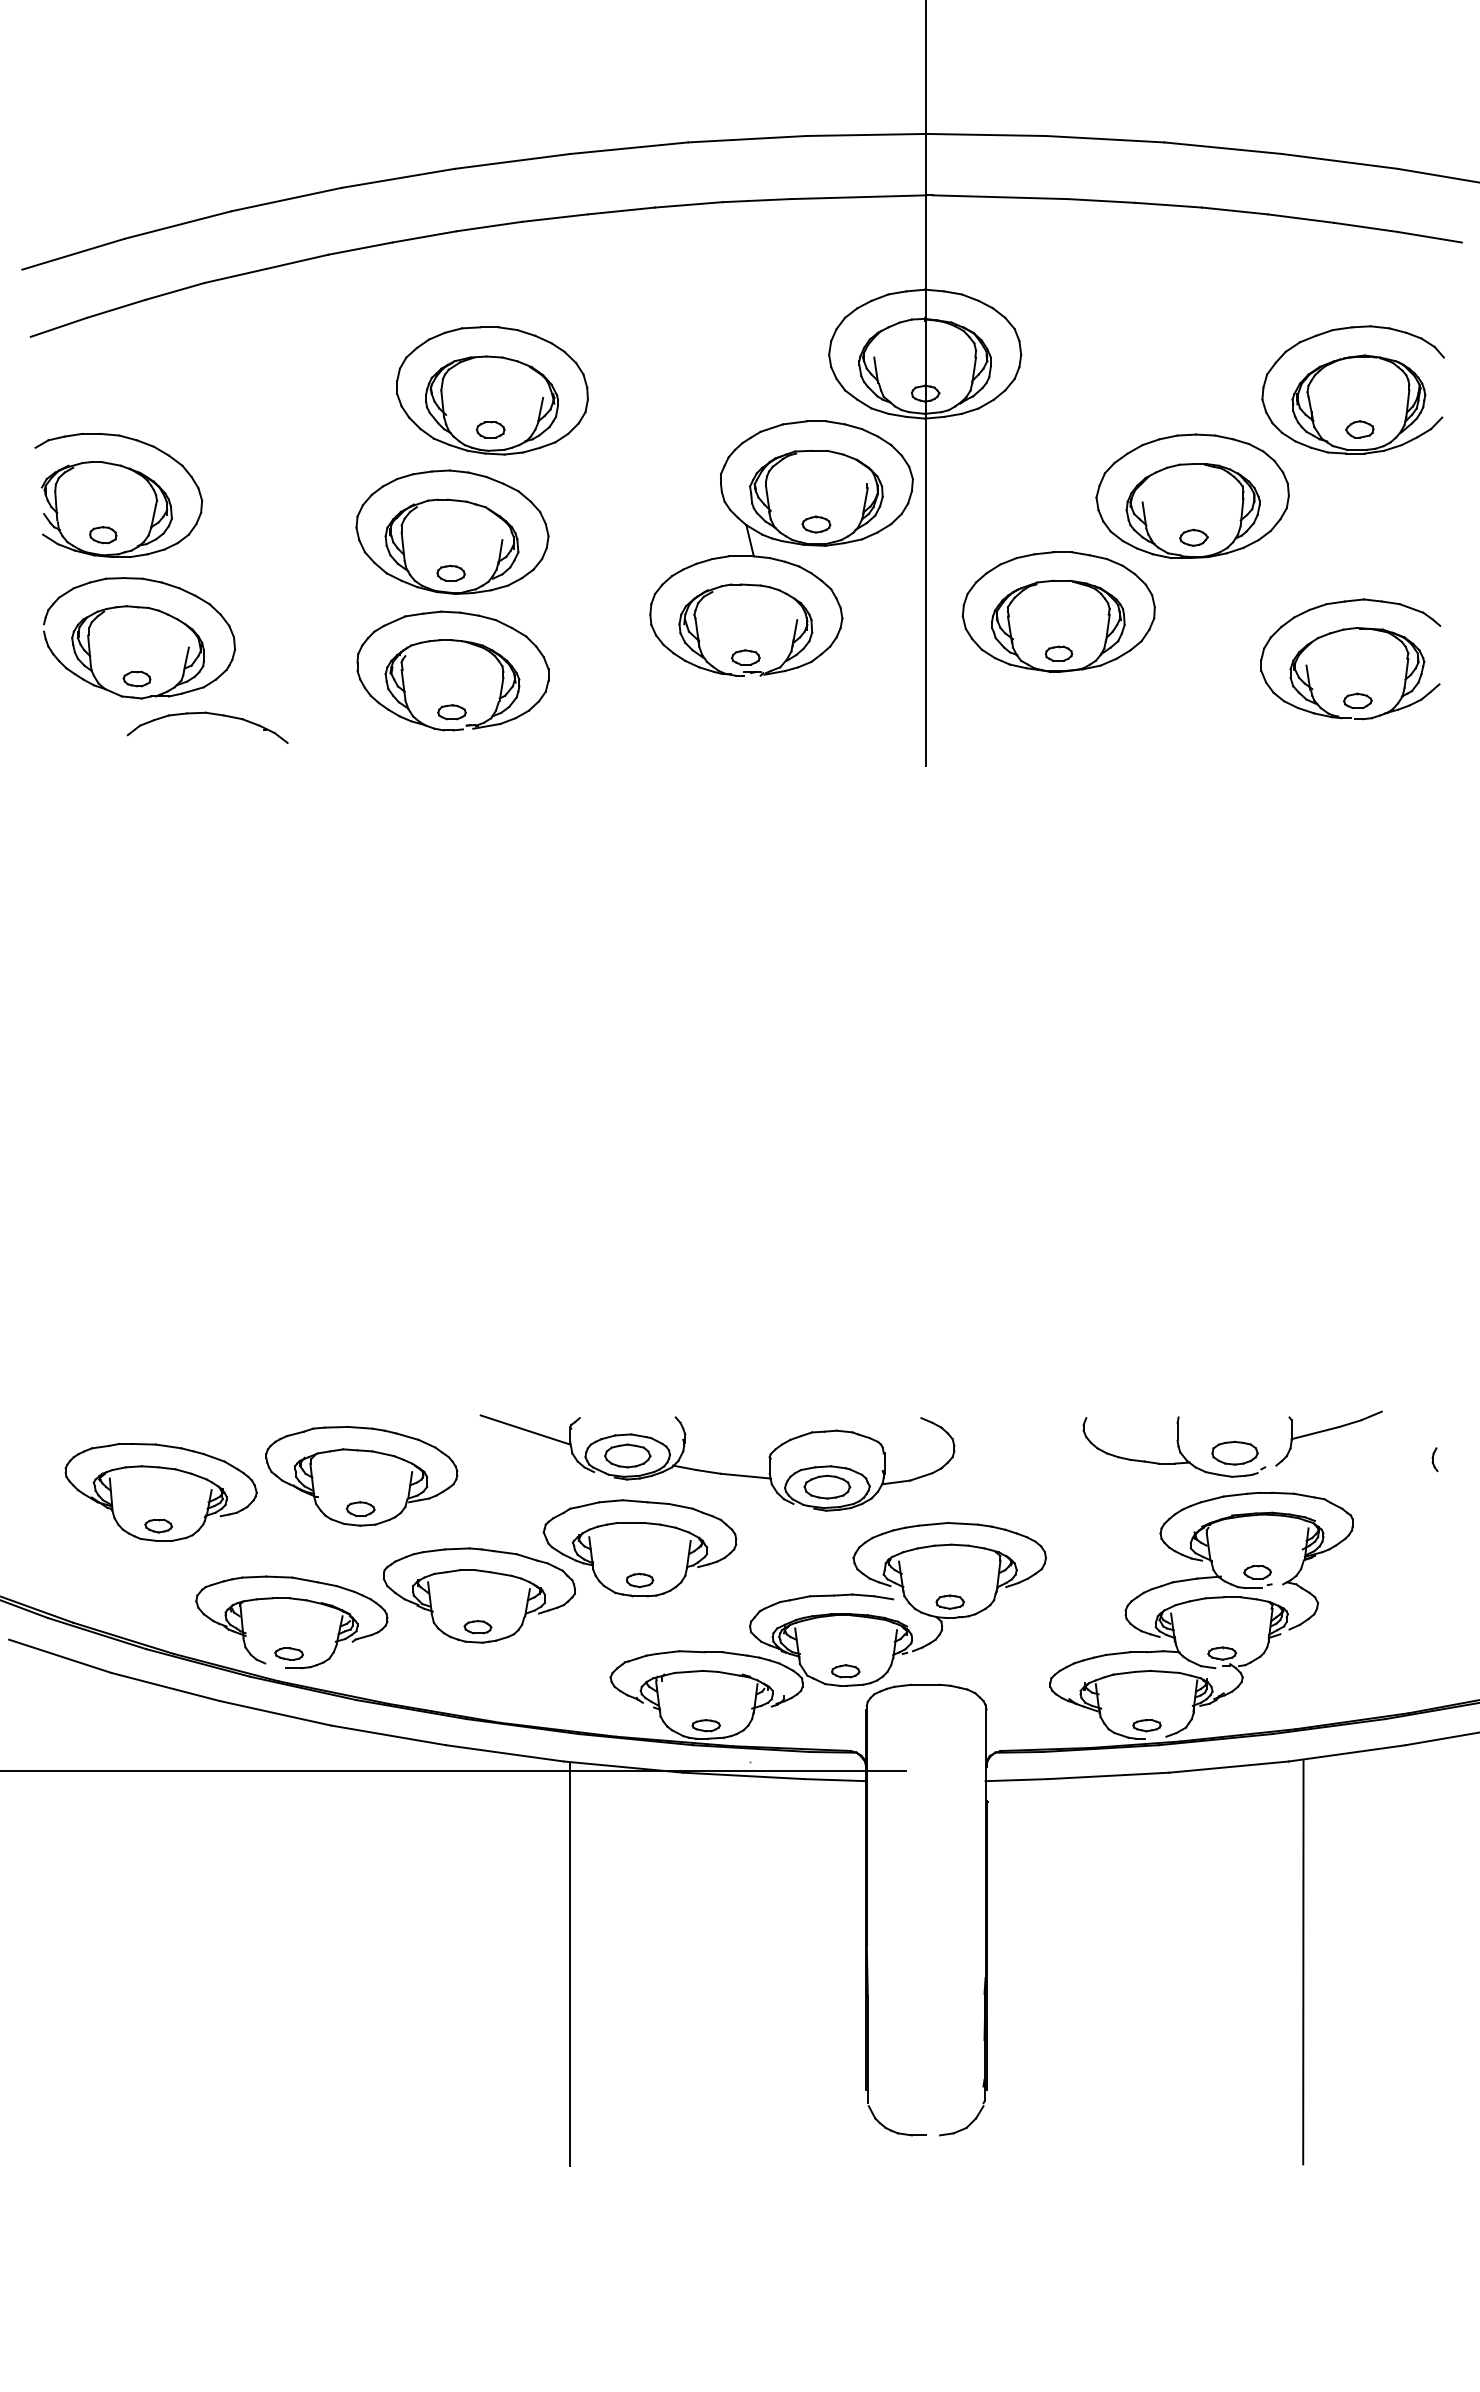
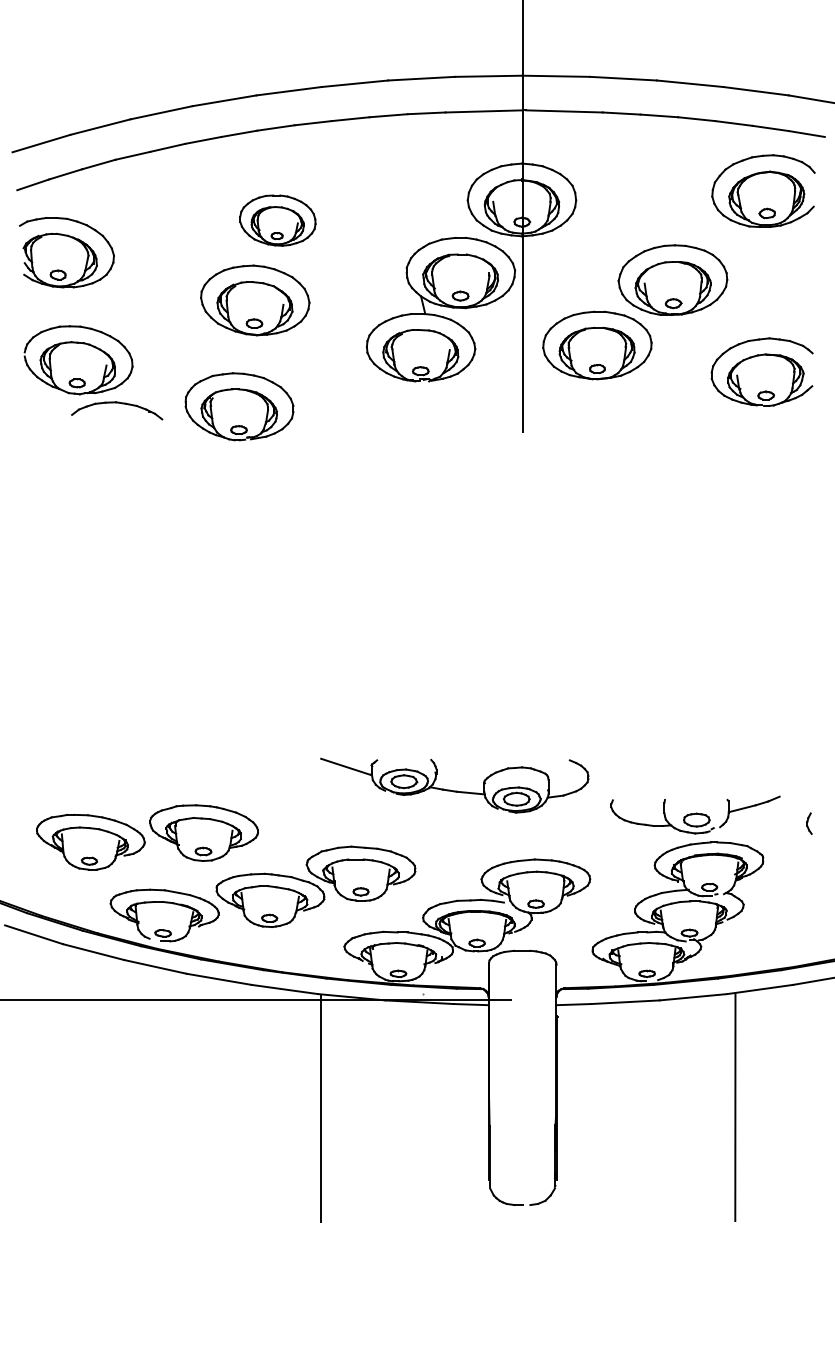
part: (1353, 388) -> (763, 190), moved
part: (491, 390) -> (277, 220), size x0.7
part: (117, 495) -> (66, 252), moved
part: (452, 670) -> (239, 406), moved
part: (1434, 1459) -> (809, 823), size x1.6
part: (716, 1462) -> (454, 785), moved

